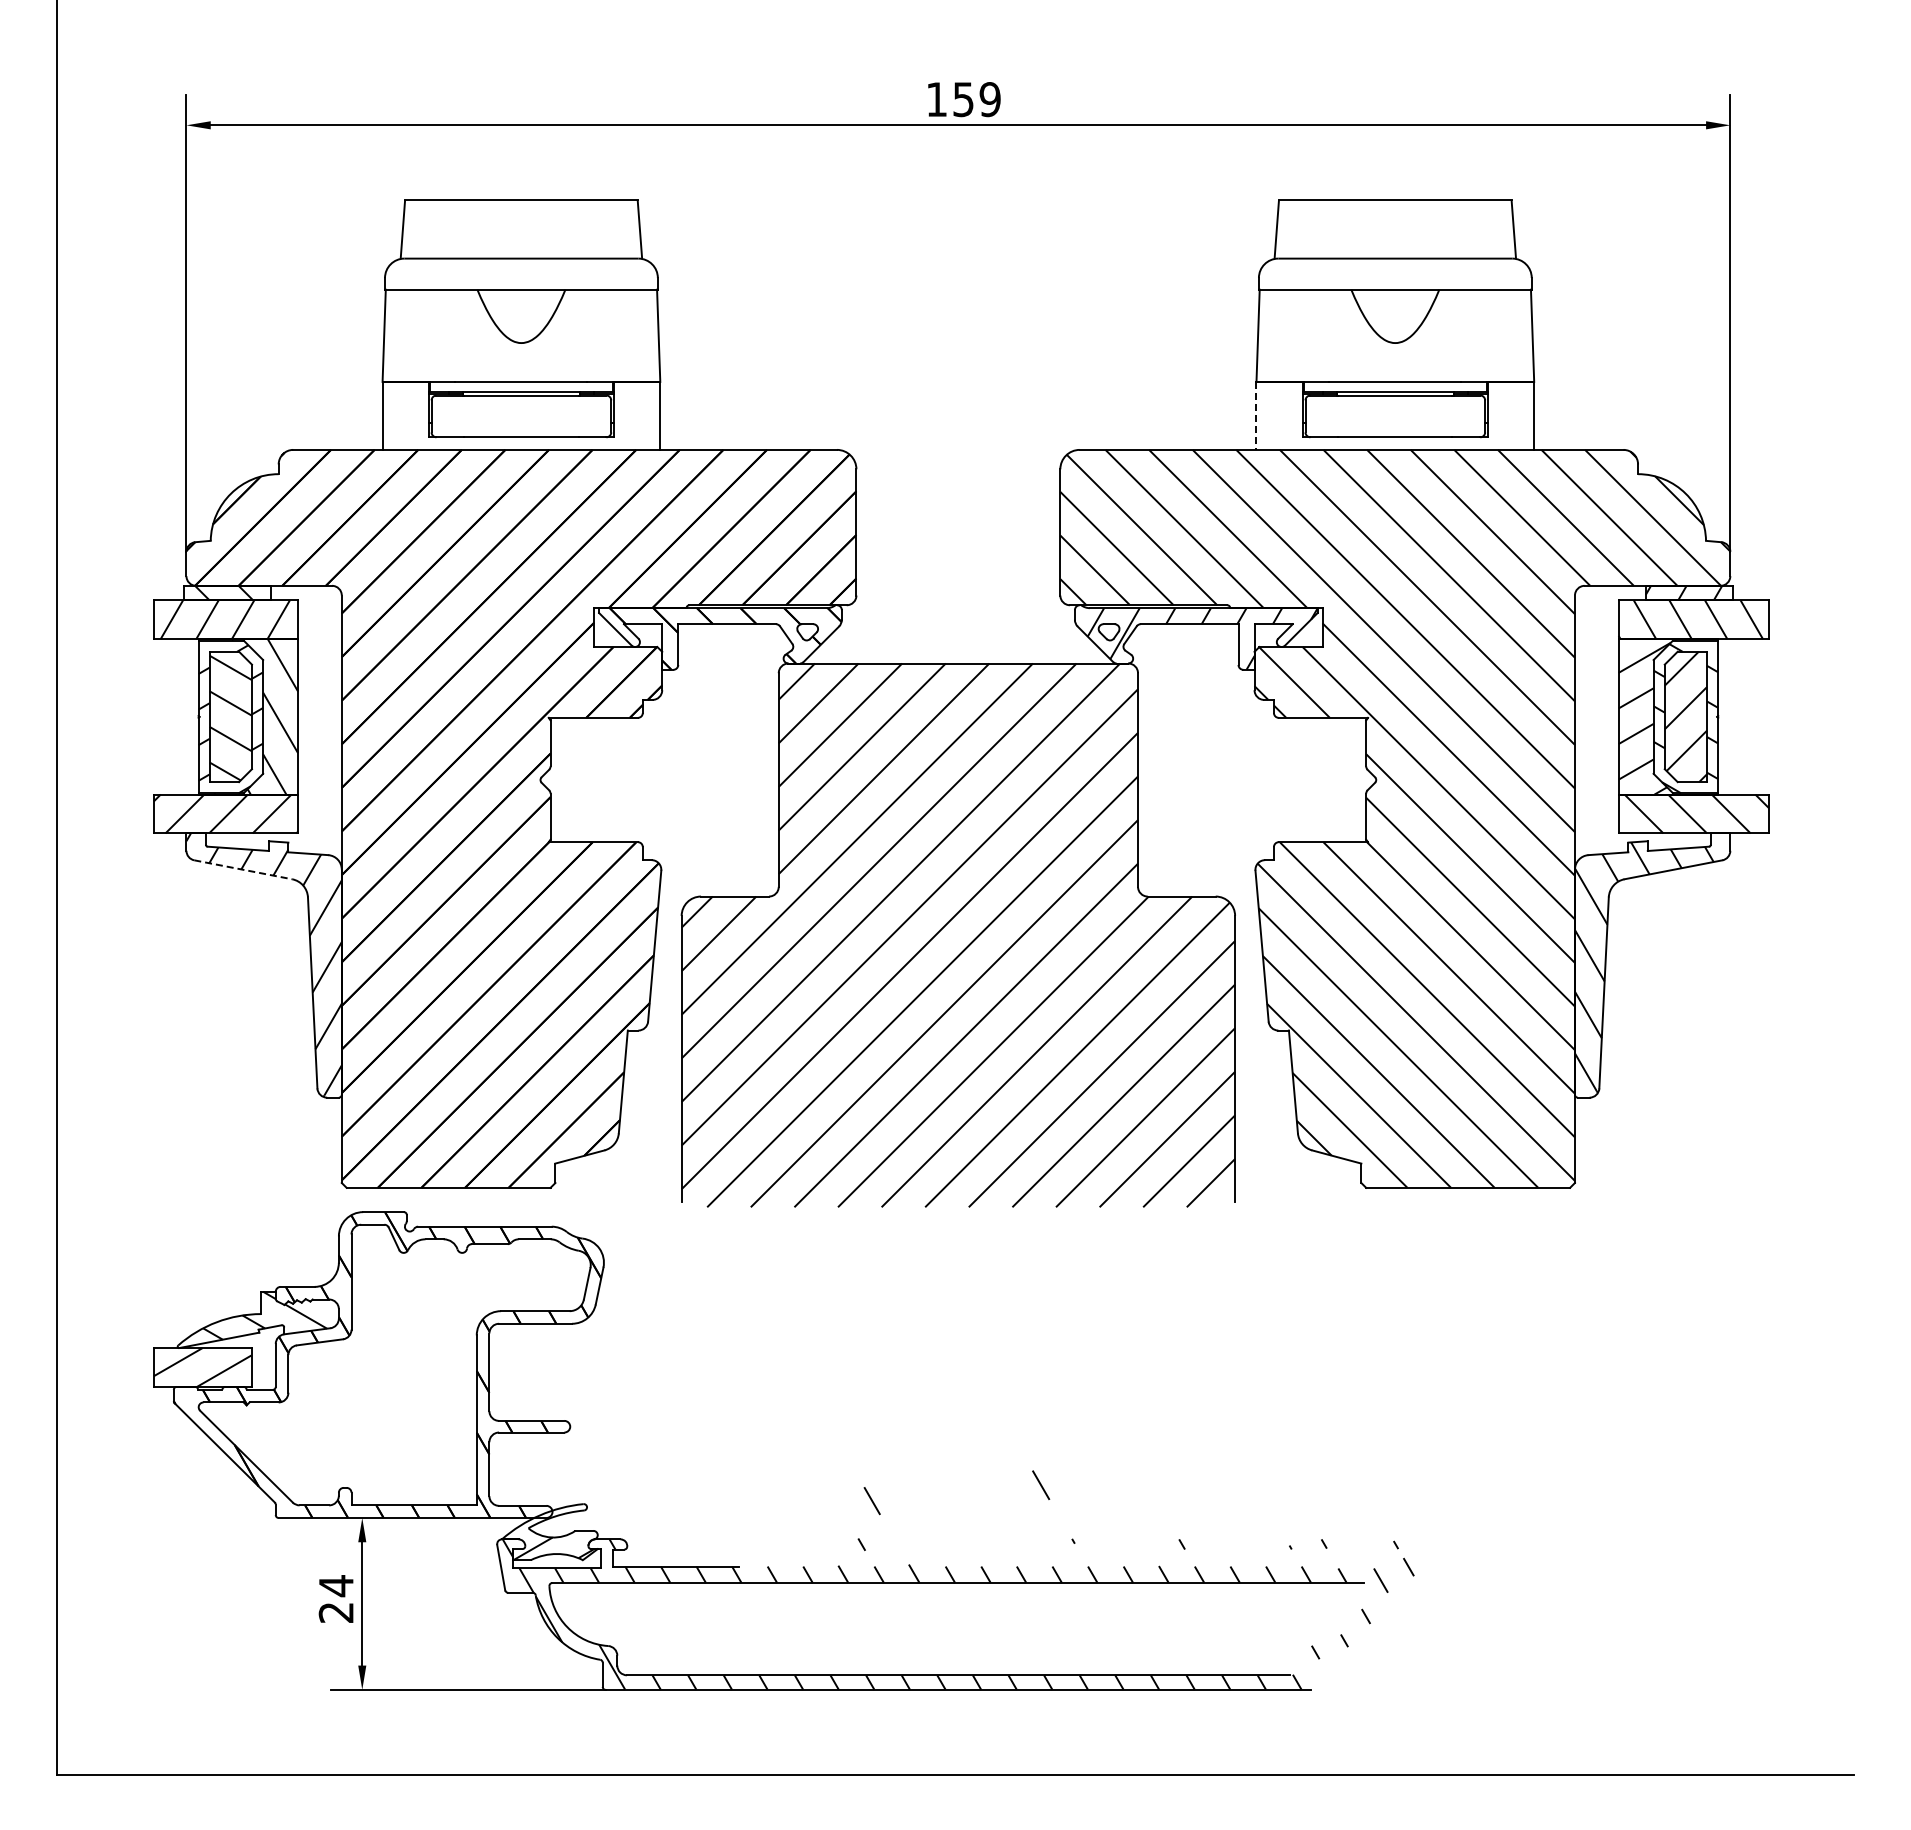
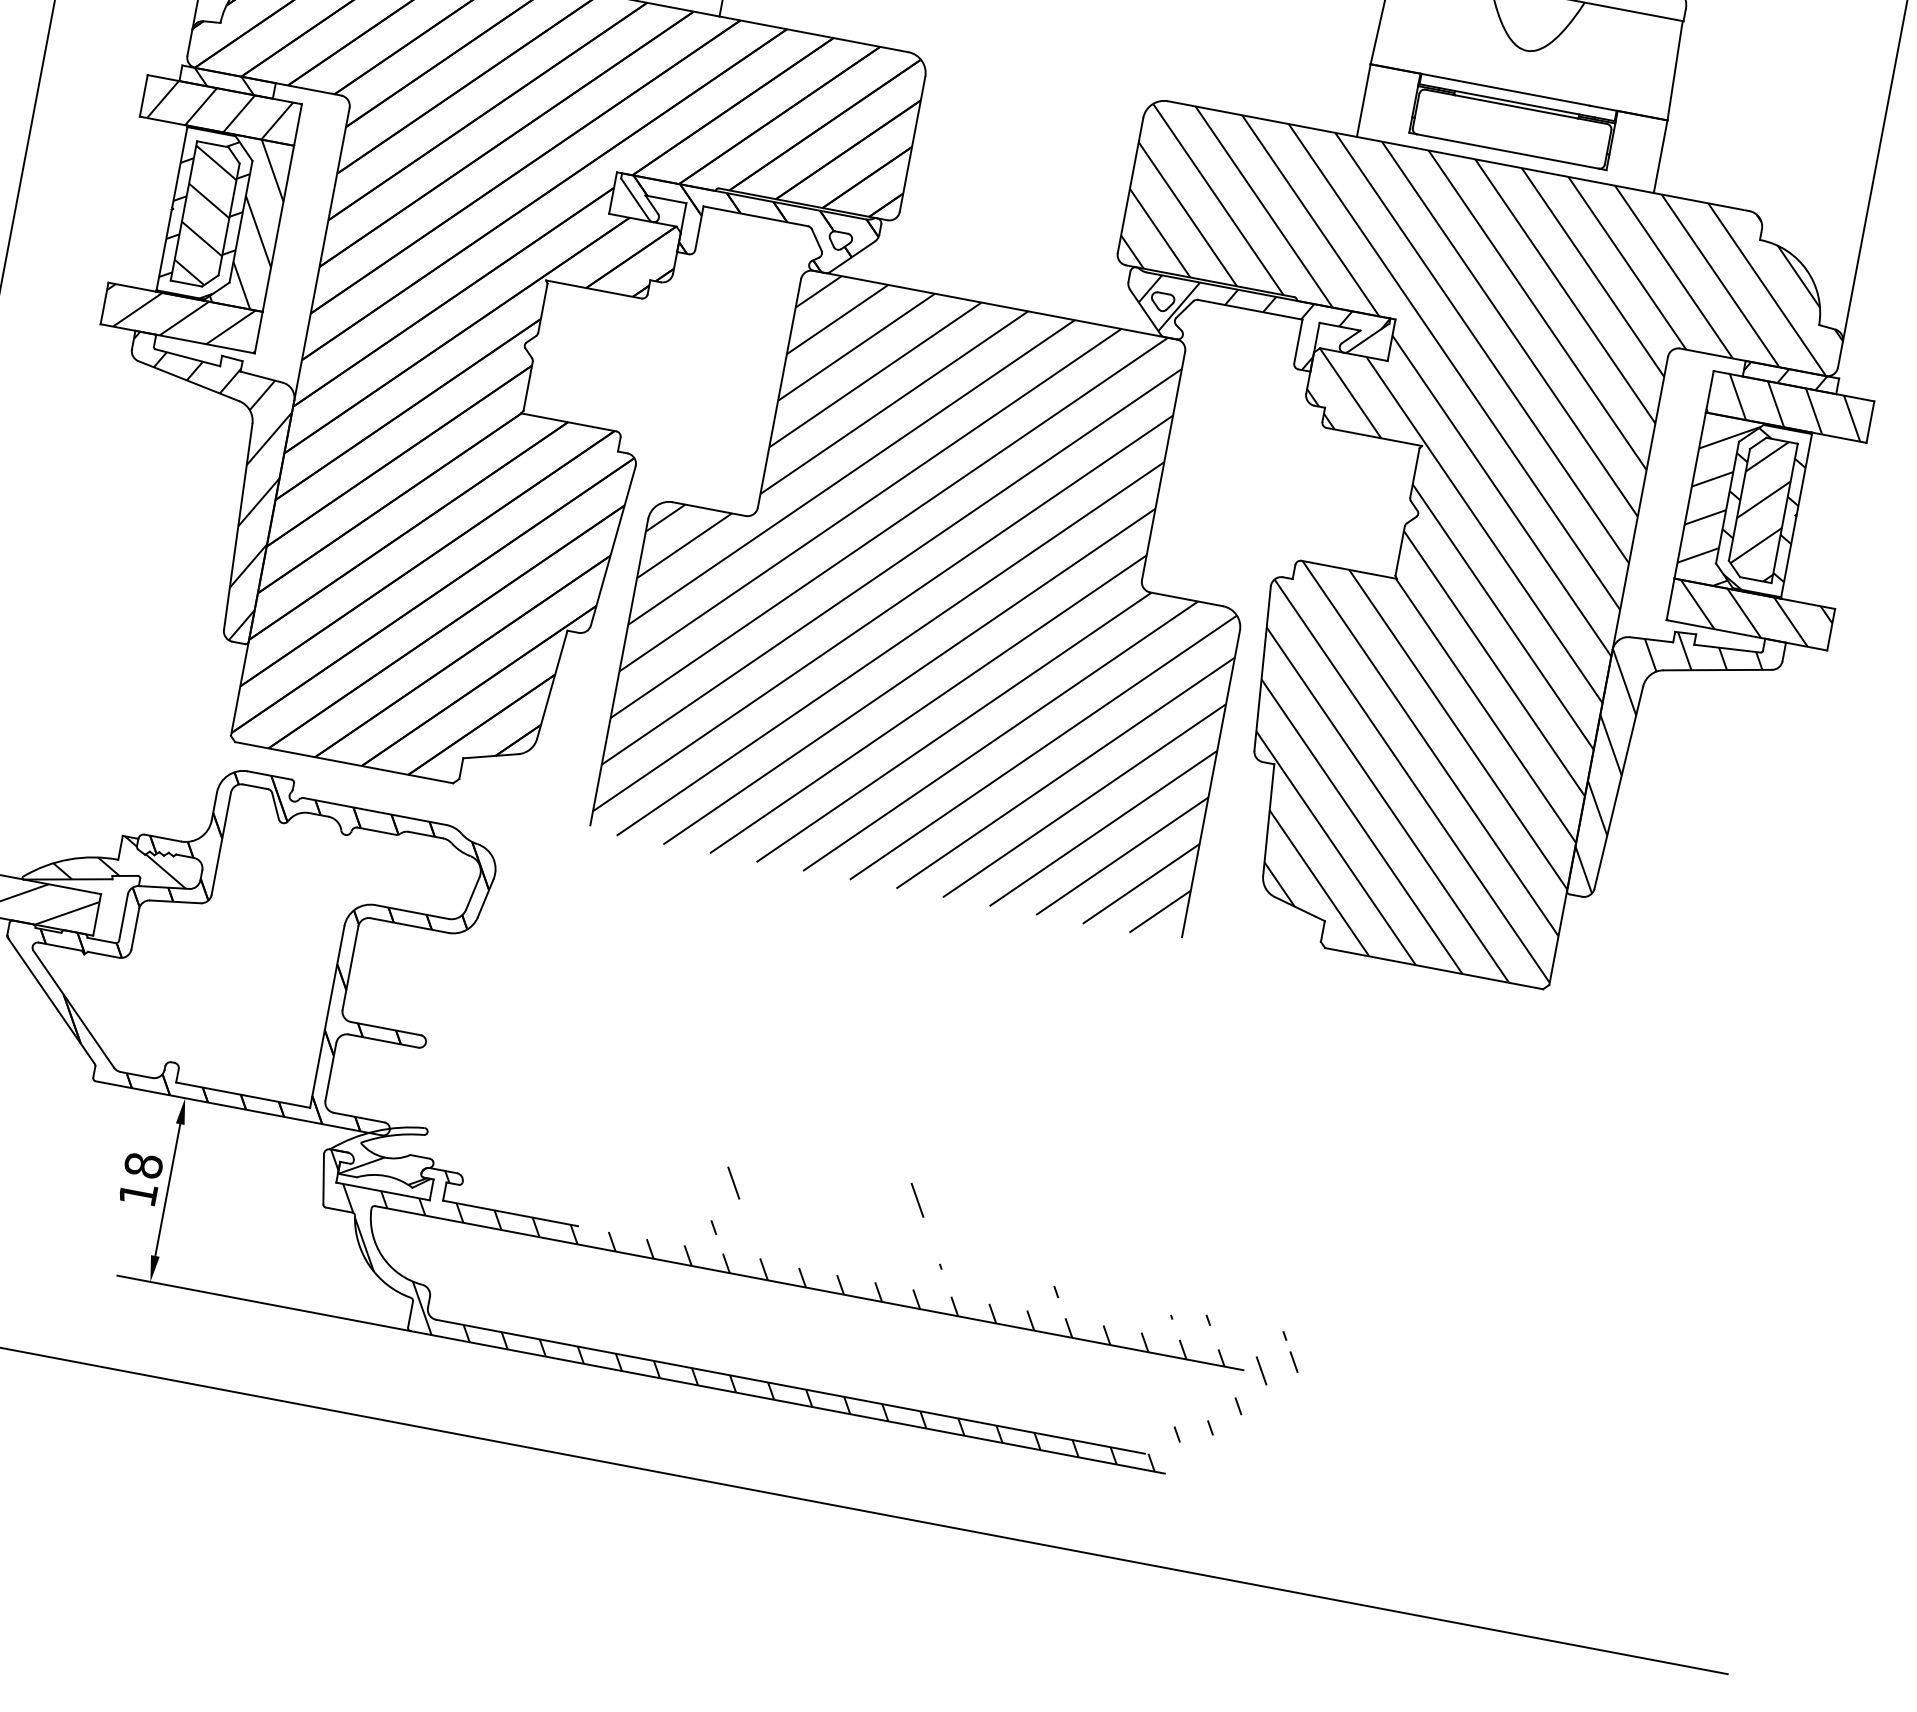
line: (1256, 415) -> (1363, 100), dashed -> solid
line: (243, 869) -> (189, 380), dashed -> solid
text: (335, 1598) -> (140, 1178), 24 -> 18

